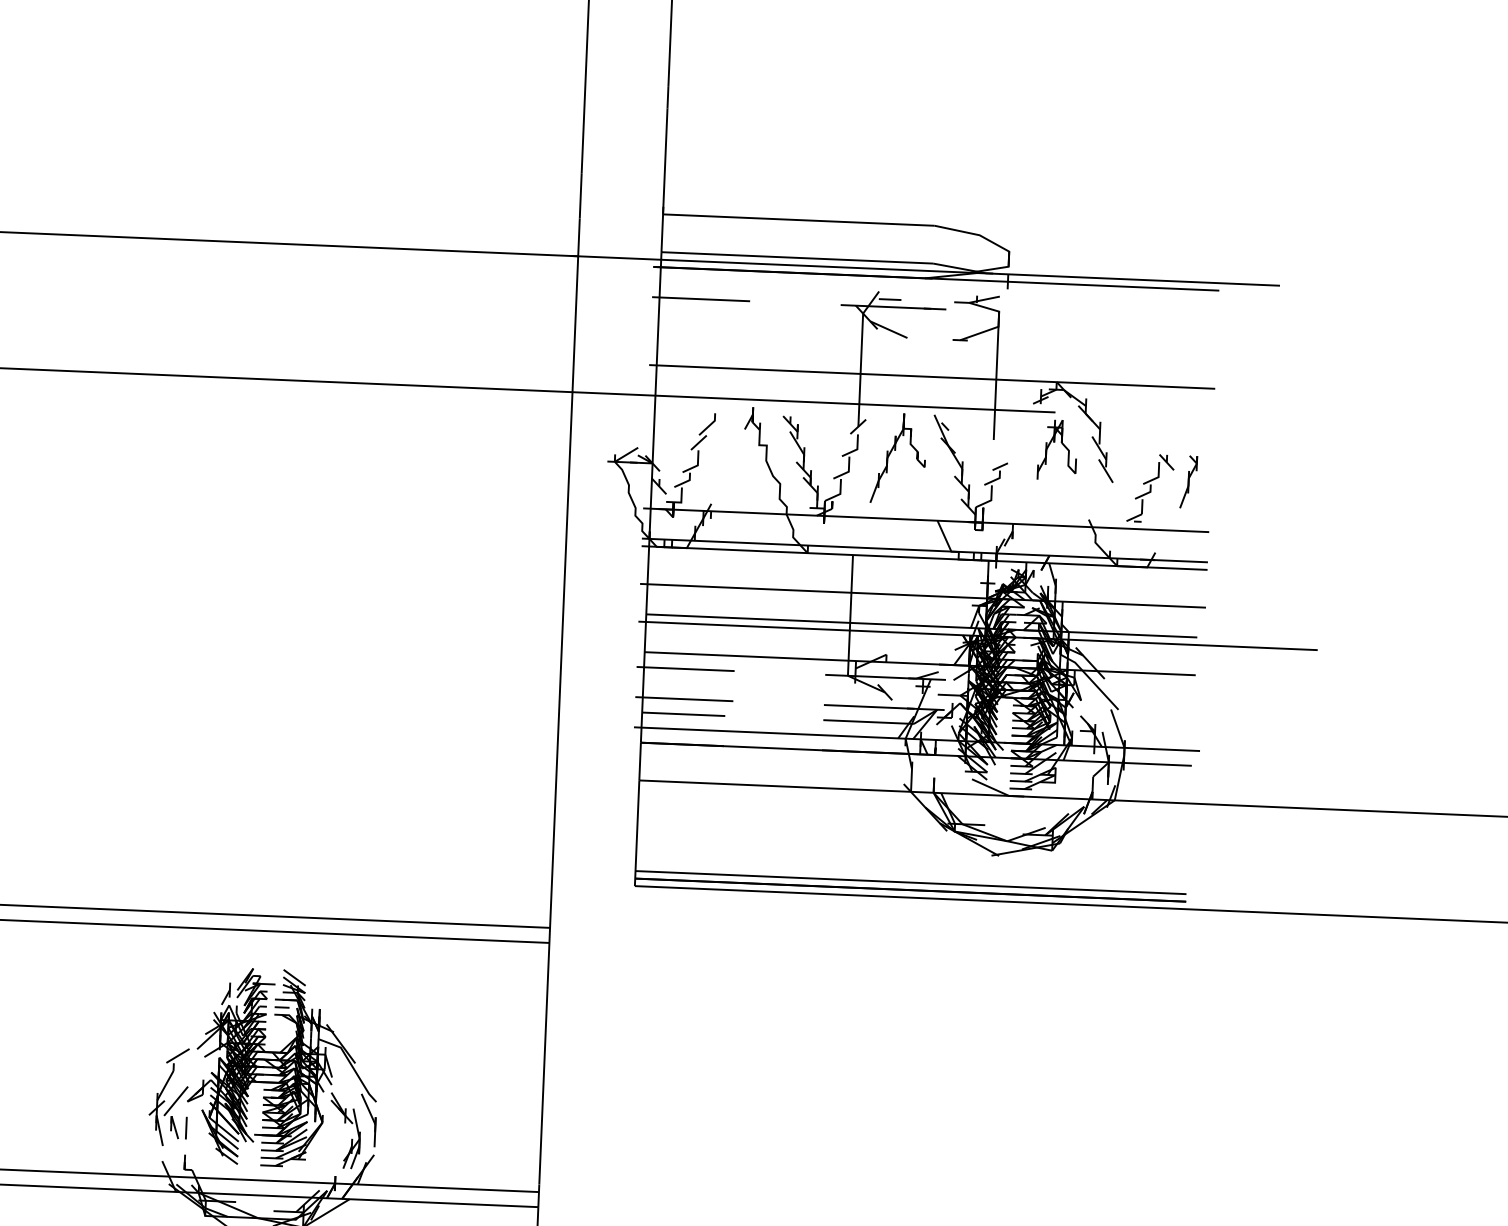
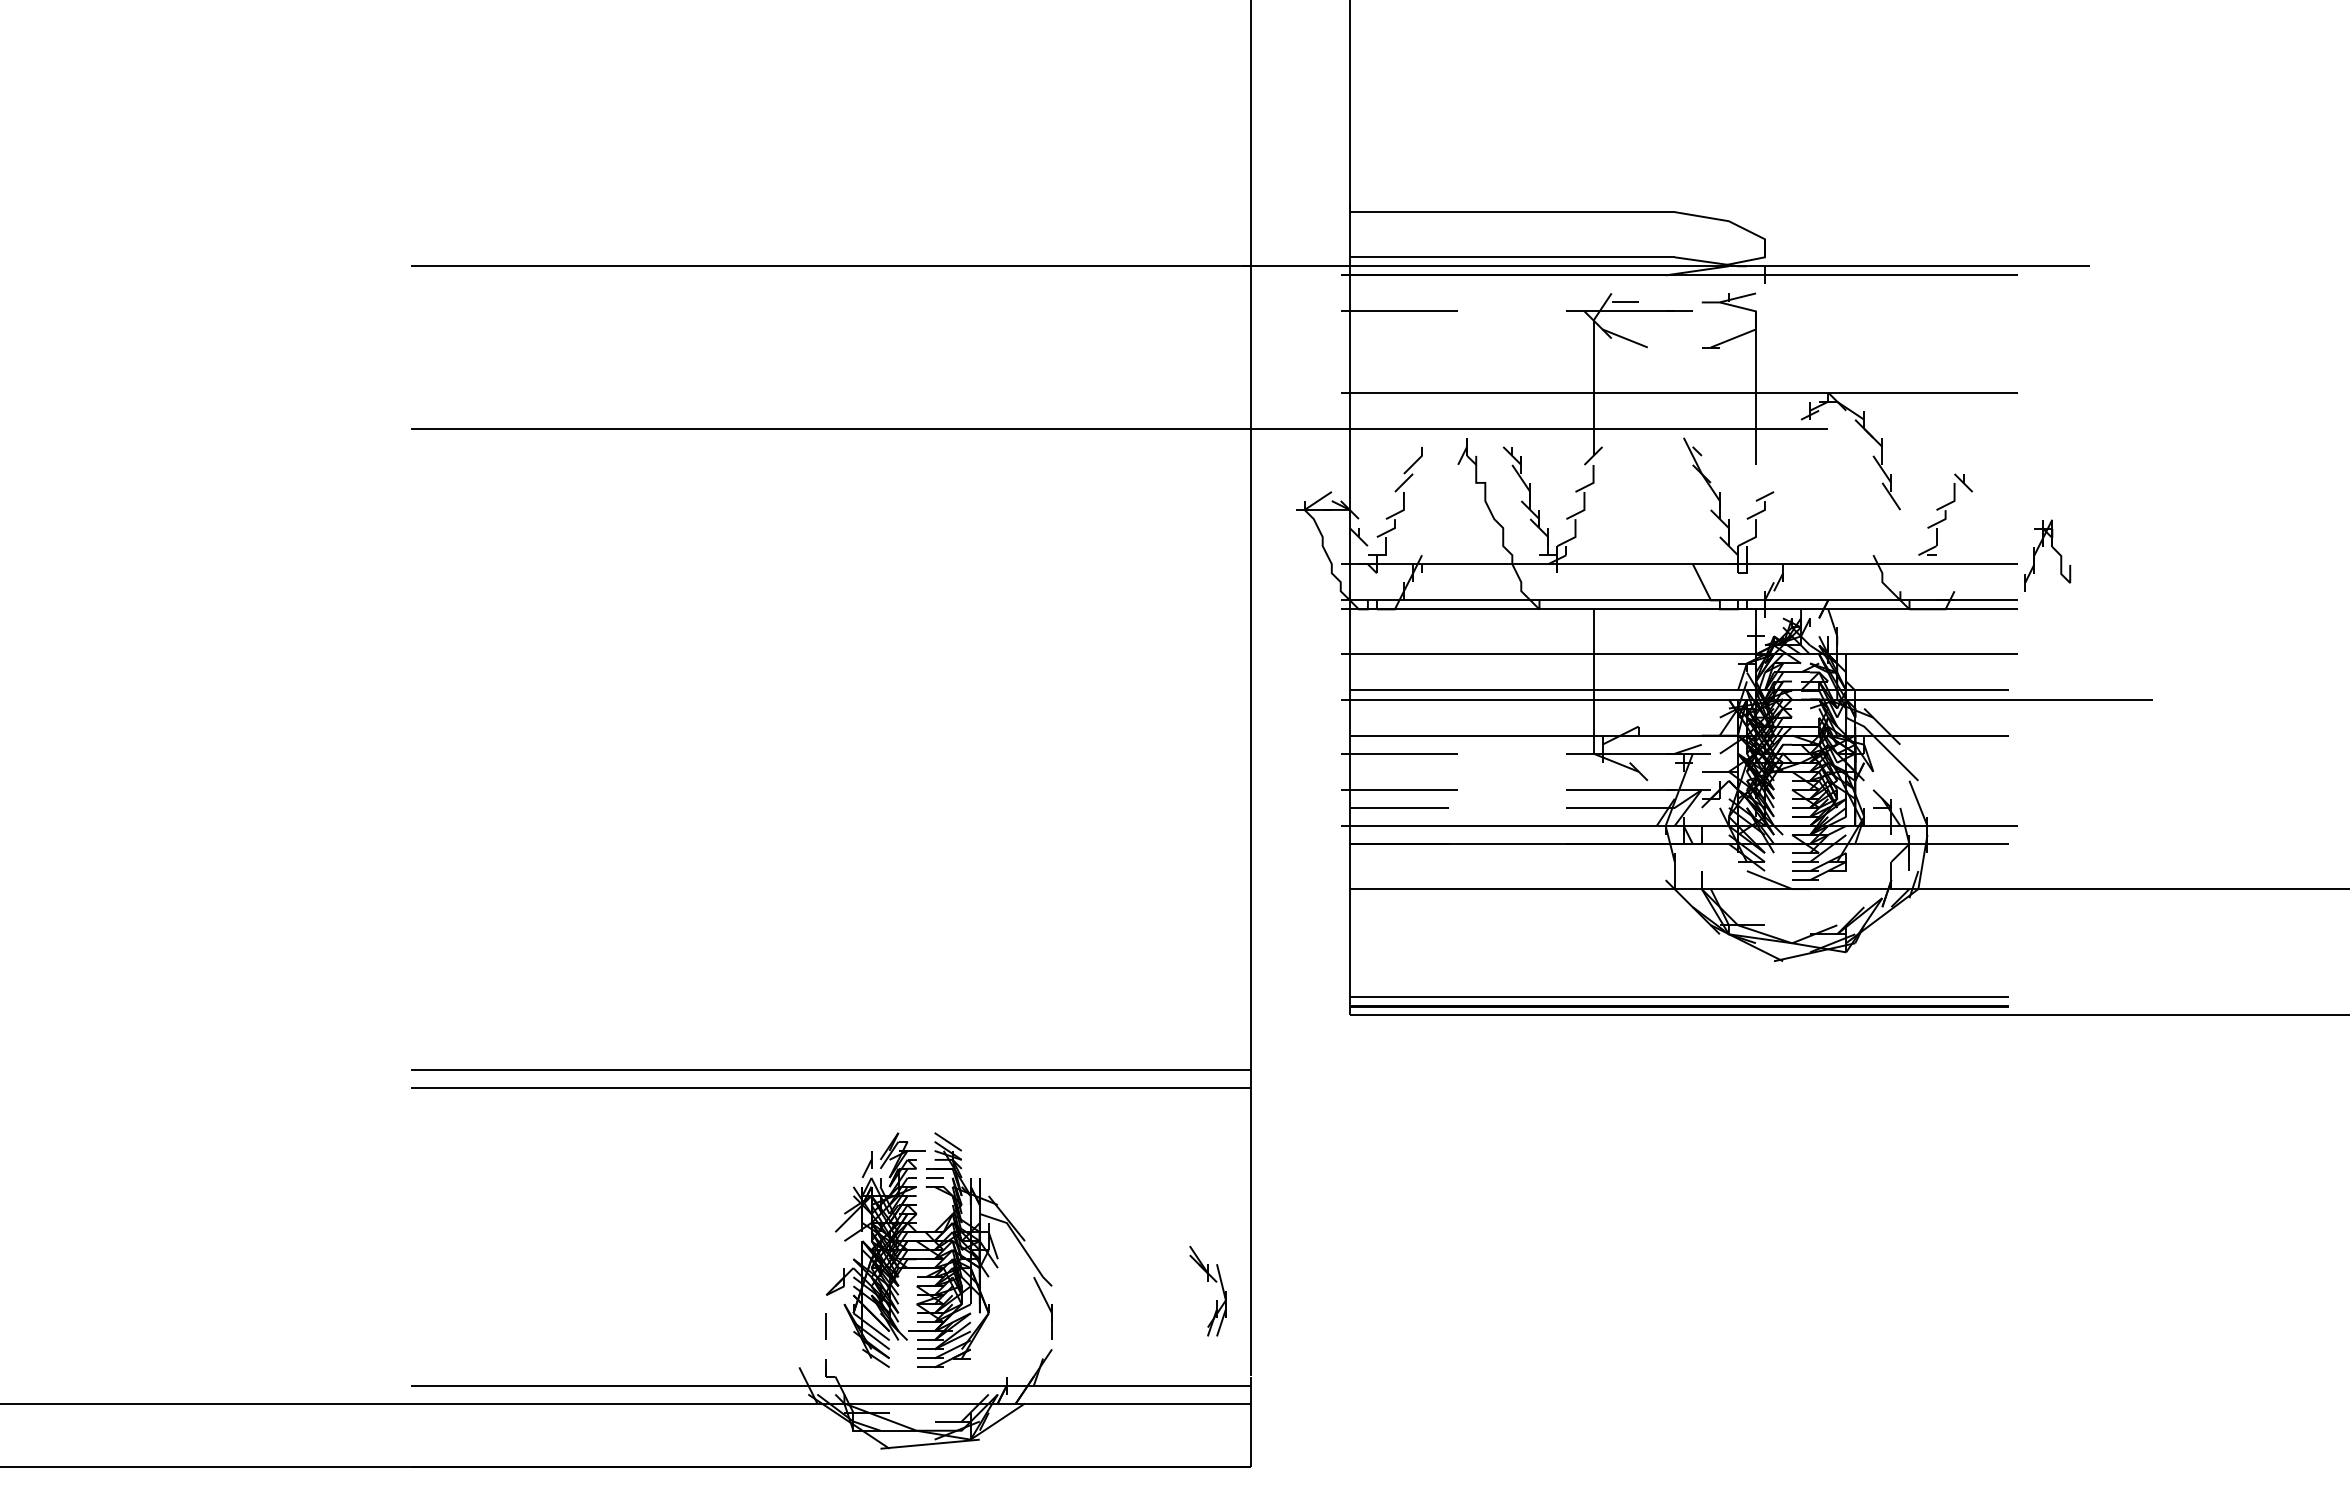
part: (1062, 445) -> (2053, 549), moved
part: (895, 450) -> (1639, 482), removed
part: (1188, 482) -> (1990, 505), removed
part: (164, 1100) -> (798, 1294), removed
part: (344, 1122) -> (1207, 1281), moved

